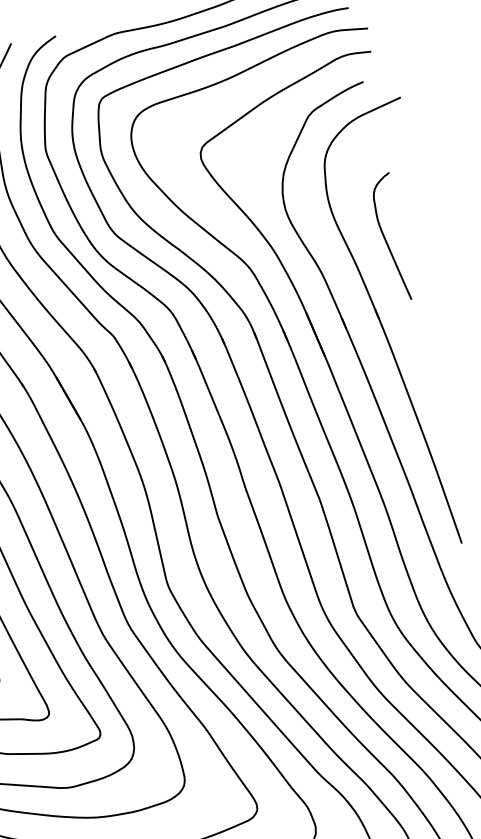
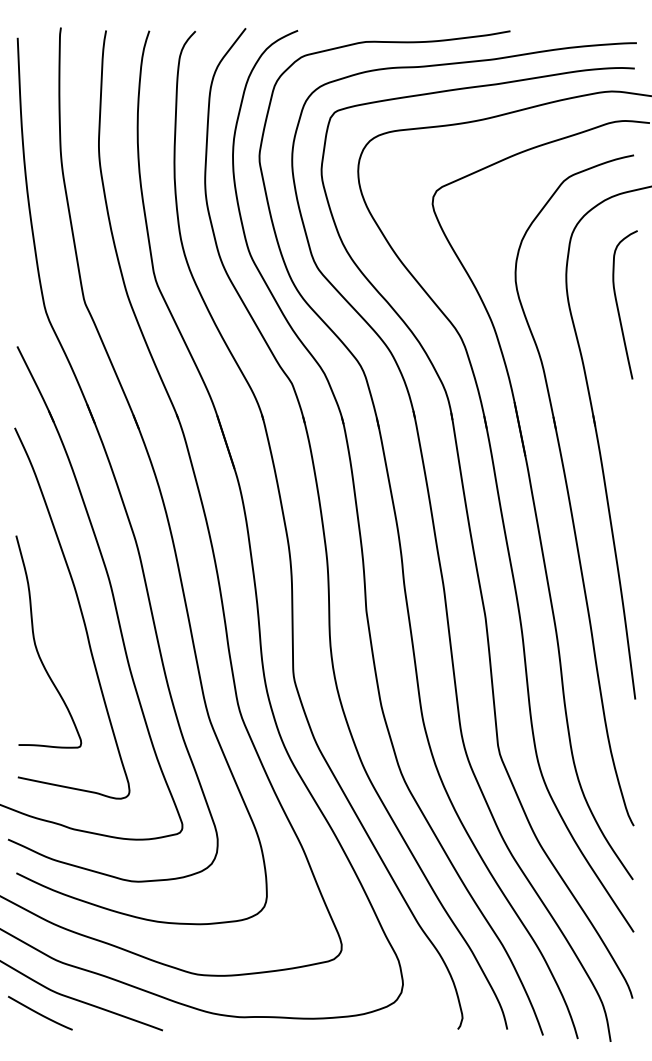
curve: (386, 239) -> (618, 305), moved

